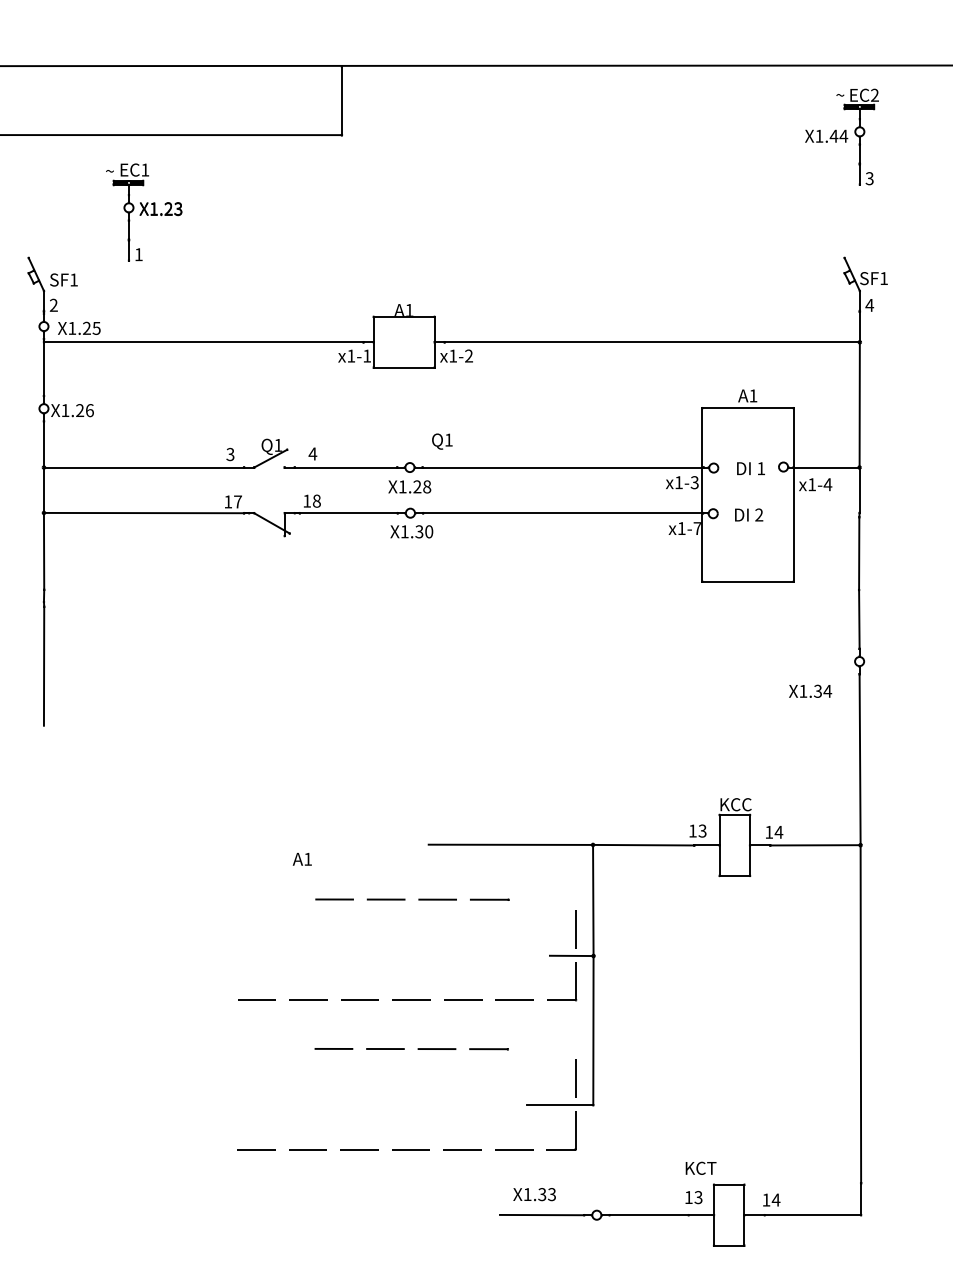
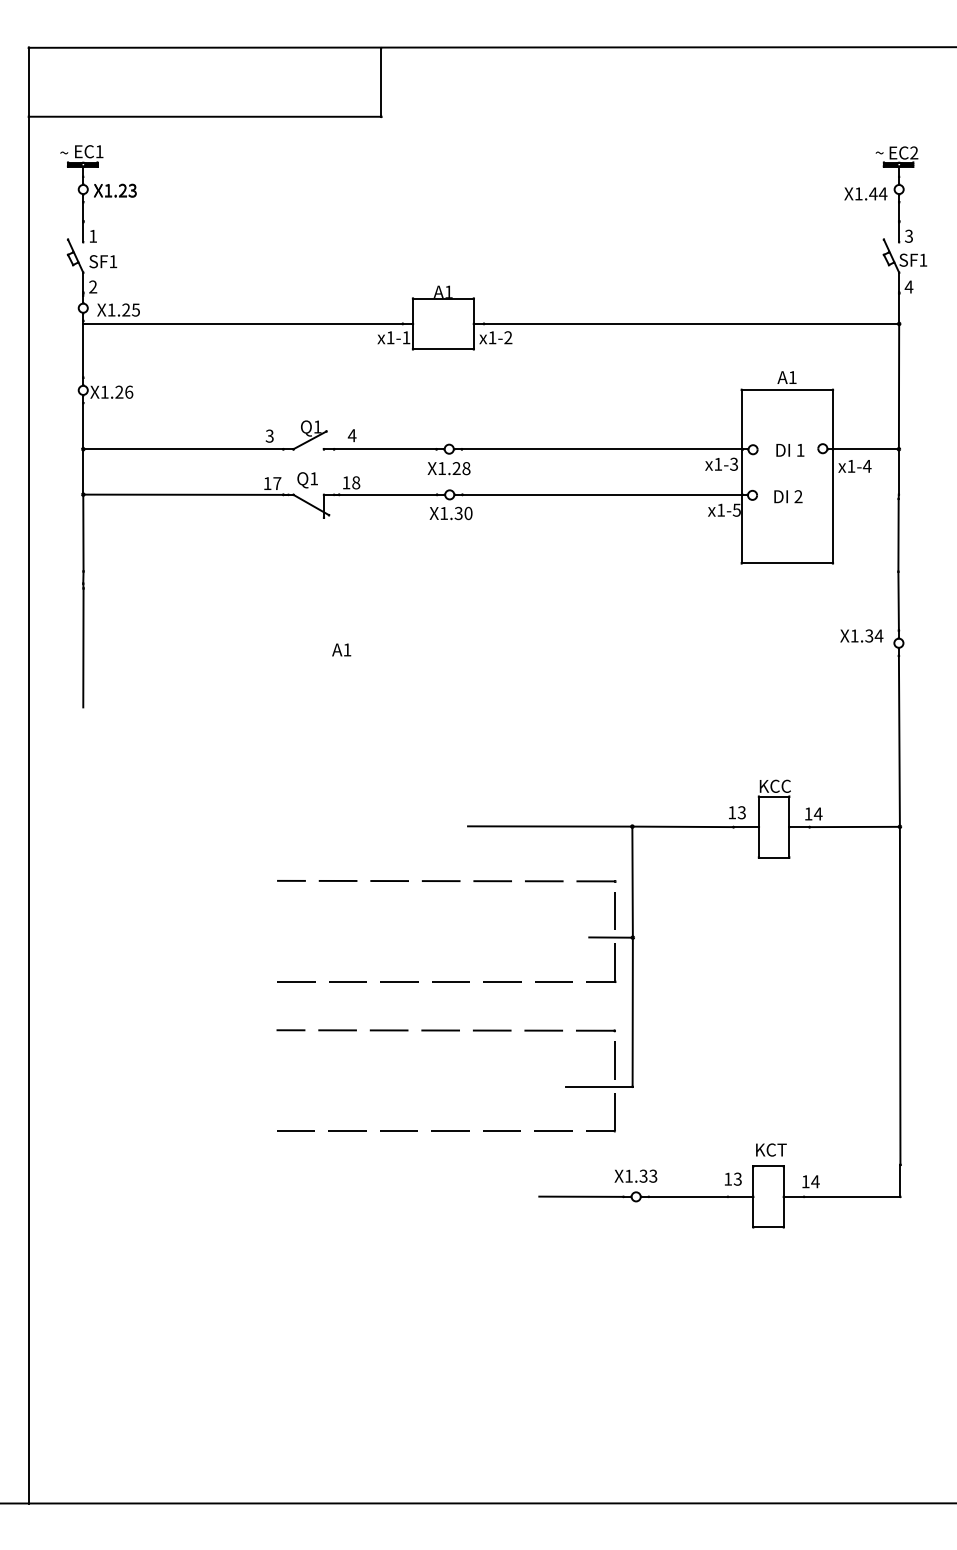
part: (842, 136) -> (881, 194), moved
part: (144, 212) -> (98, 194), moved
text: (442, 441) -> (307, 480), moved
text: (697, 527) -> (736, 509), x1-7 -> x1-5
text: (810, 690) -> (861, 635), moved
text: (302, 858) -> (341, 649), moved
part: (407, 899) -> (446, 881), size x1.67
part: (406, 1048) -> (445, 1030), size x1.67
text: (701, 1167) -> (771, 1149), moved
text: (534, 1193) -> (635, 1175), moved

